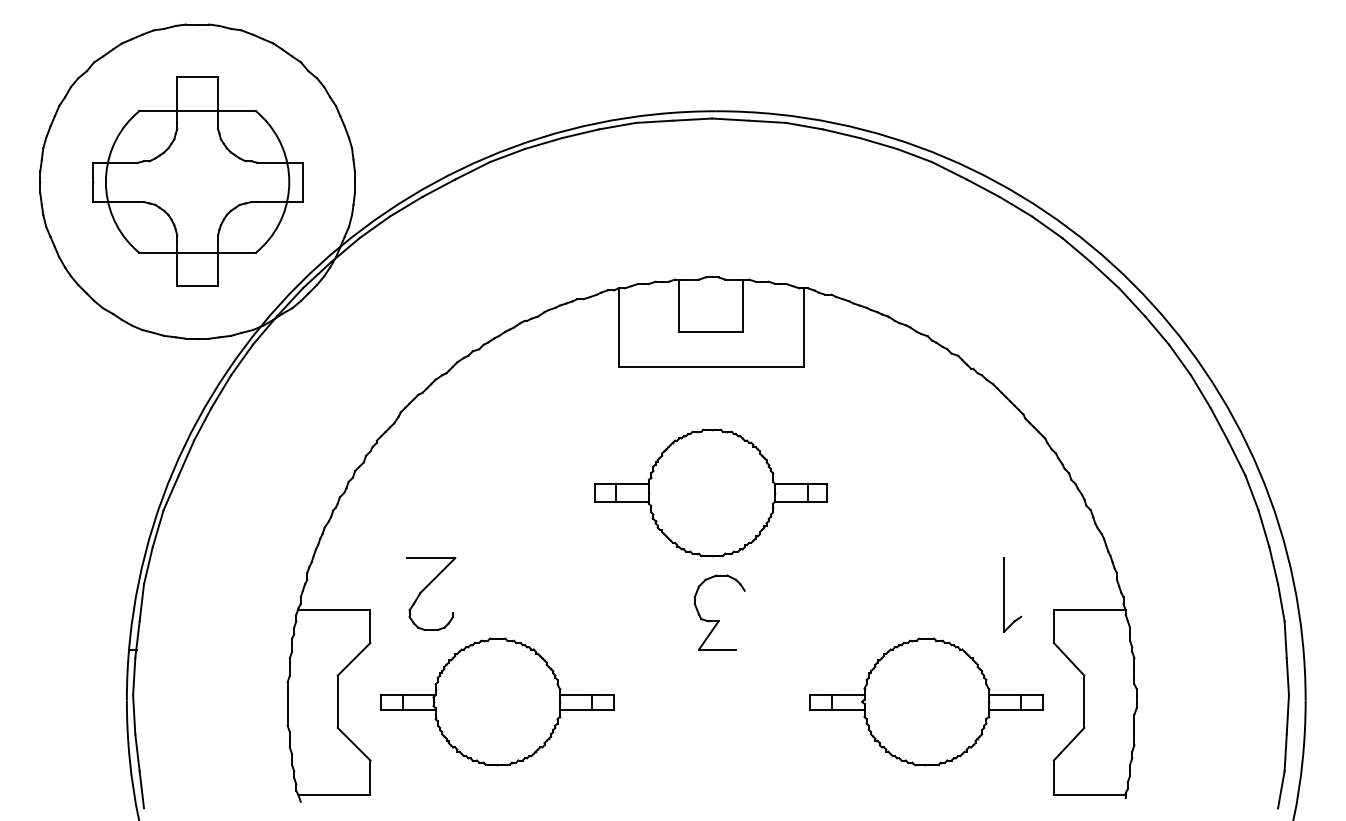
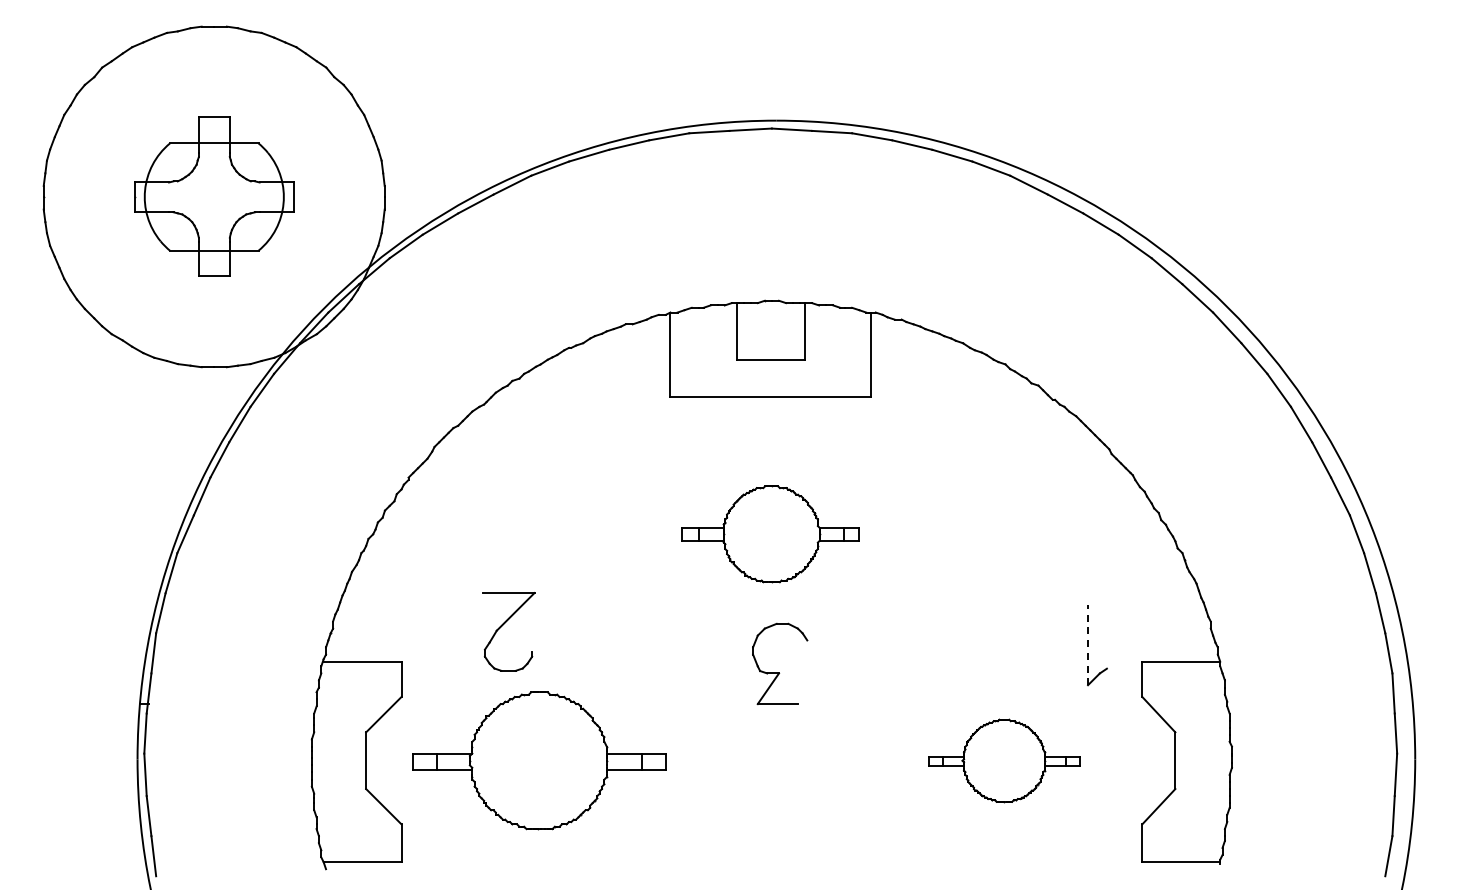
part: (197, 181) -> (214, 196), size x0.7
part: (710, 493) -> (770, 534), size x0.7
part: (426, 588) -> (503, 625), moved
line: (1004, 594) -> (1088, 644), solid -> dashed
part: (926, 701) -> (1004, 760), size x0.6

